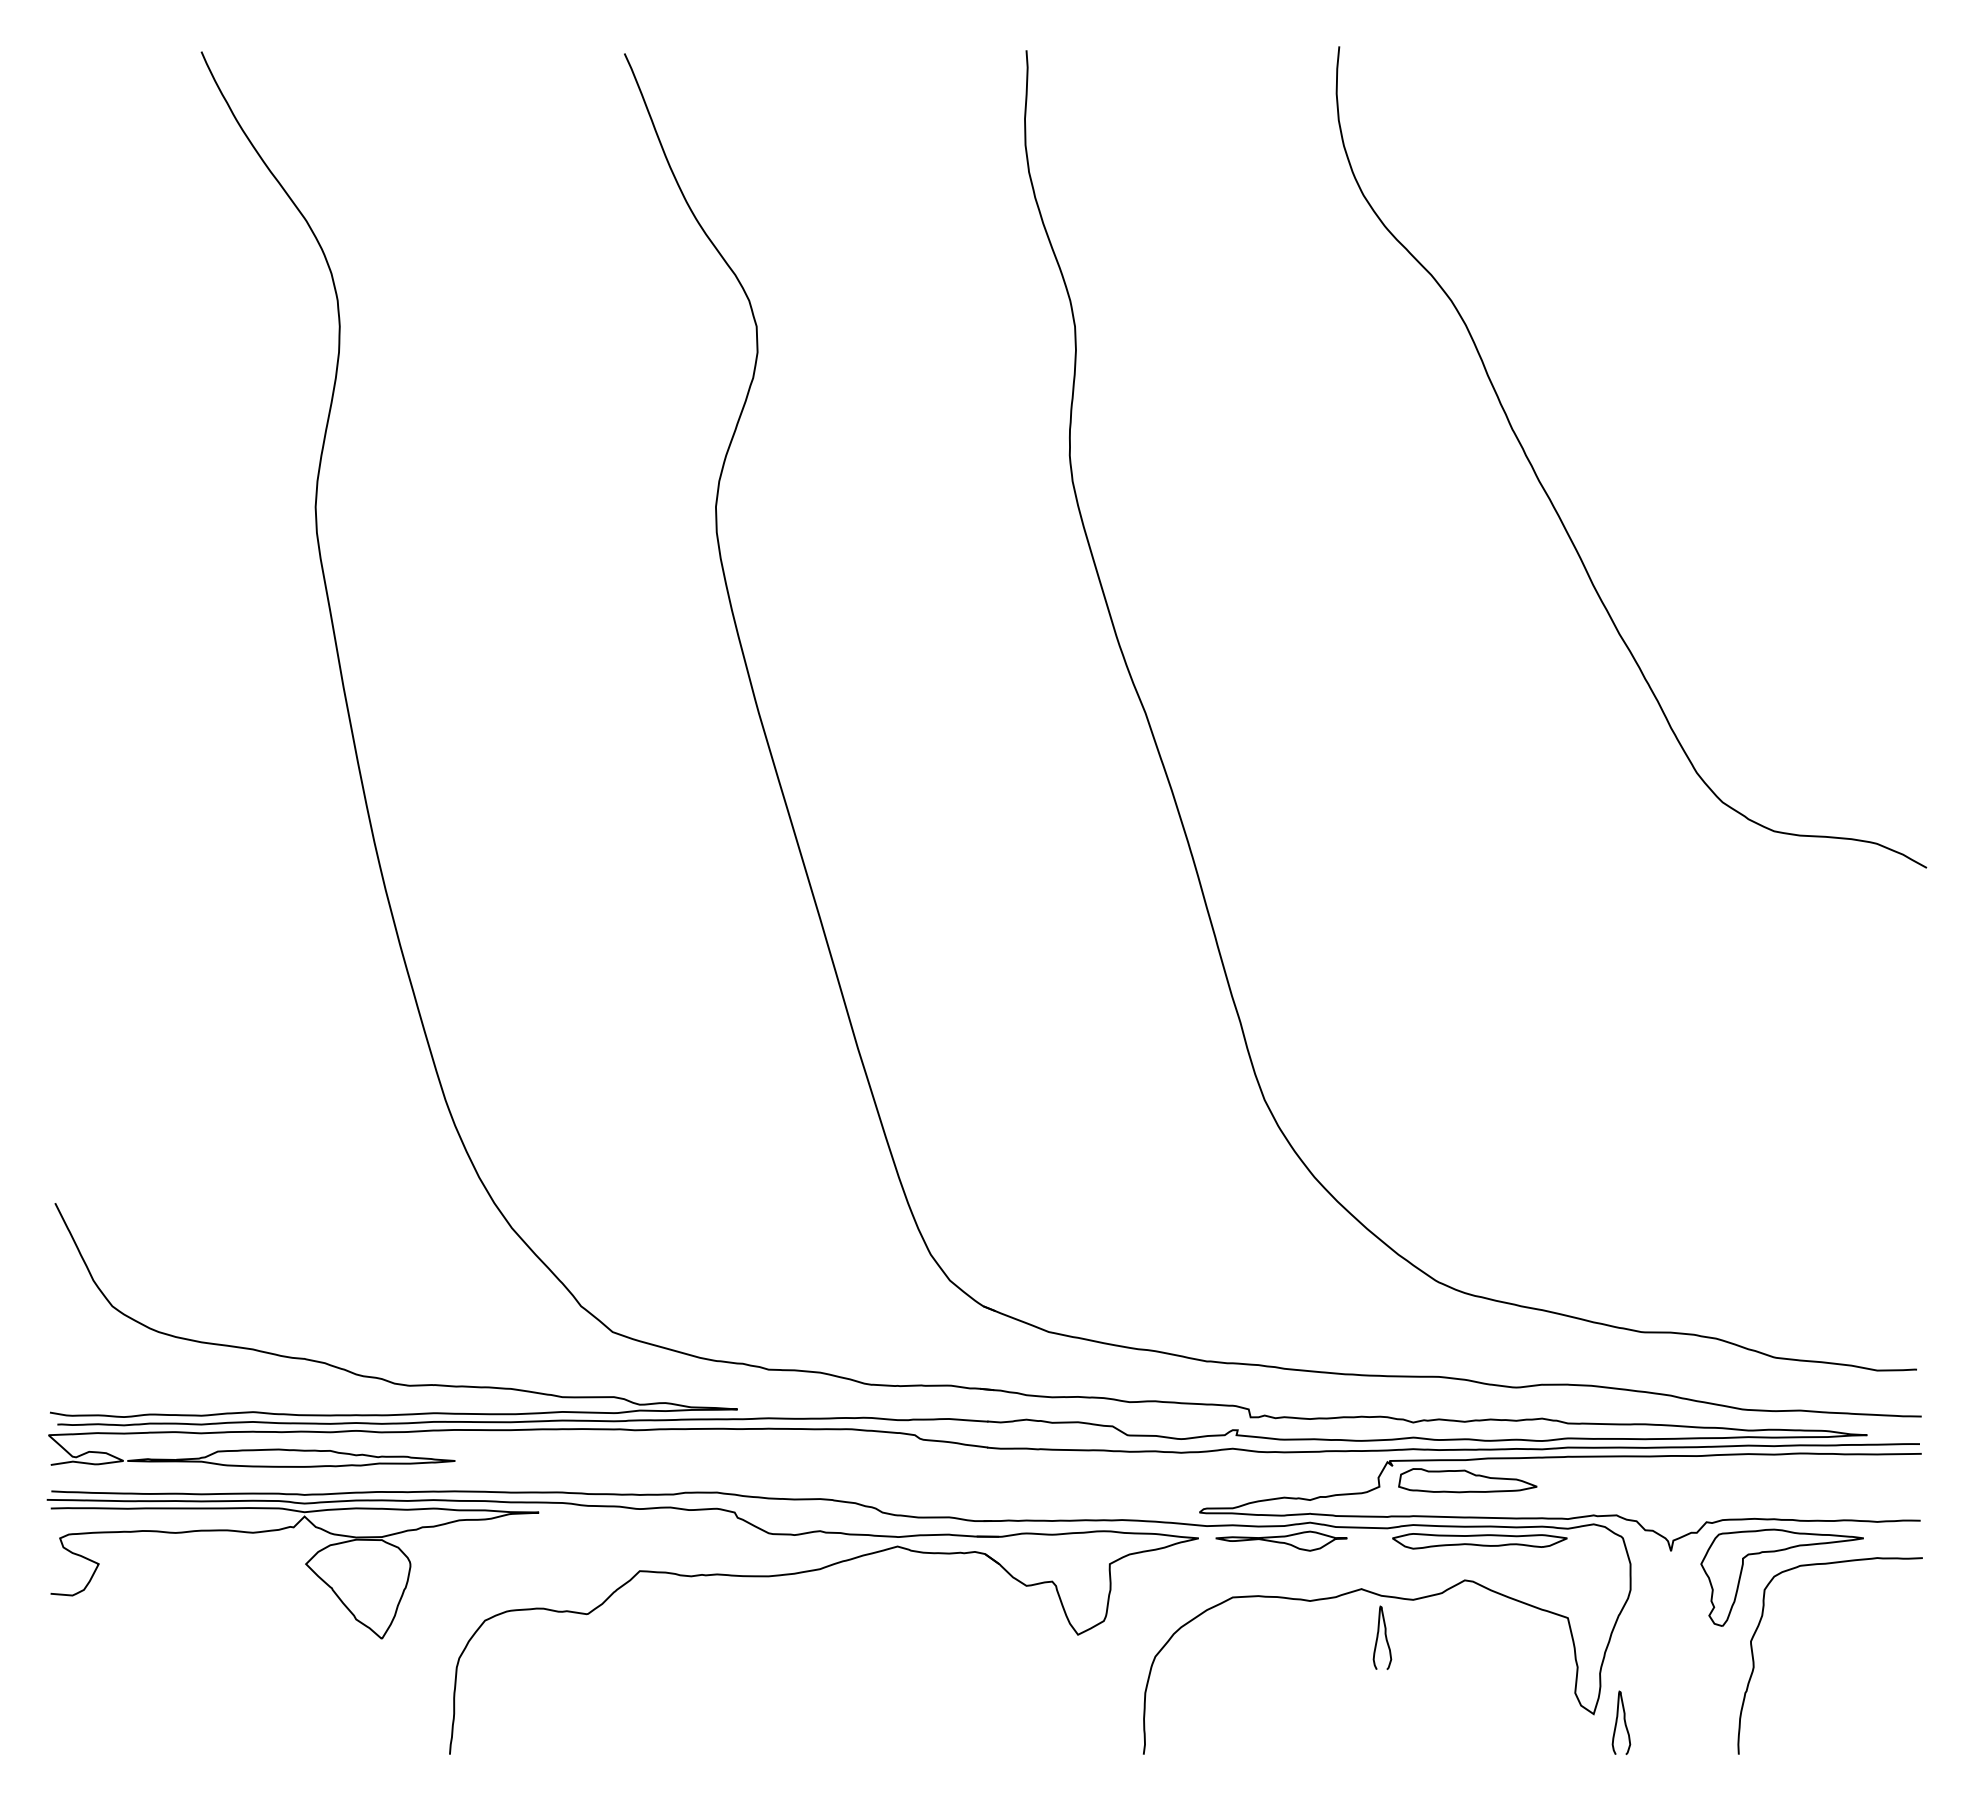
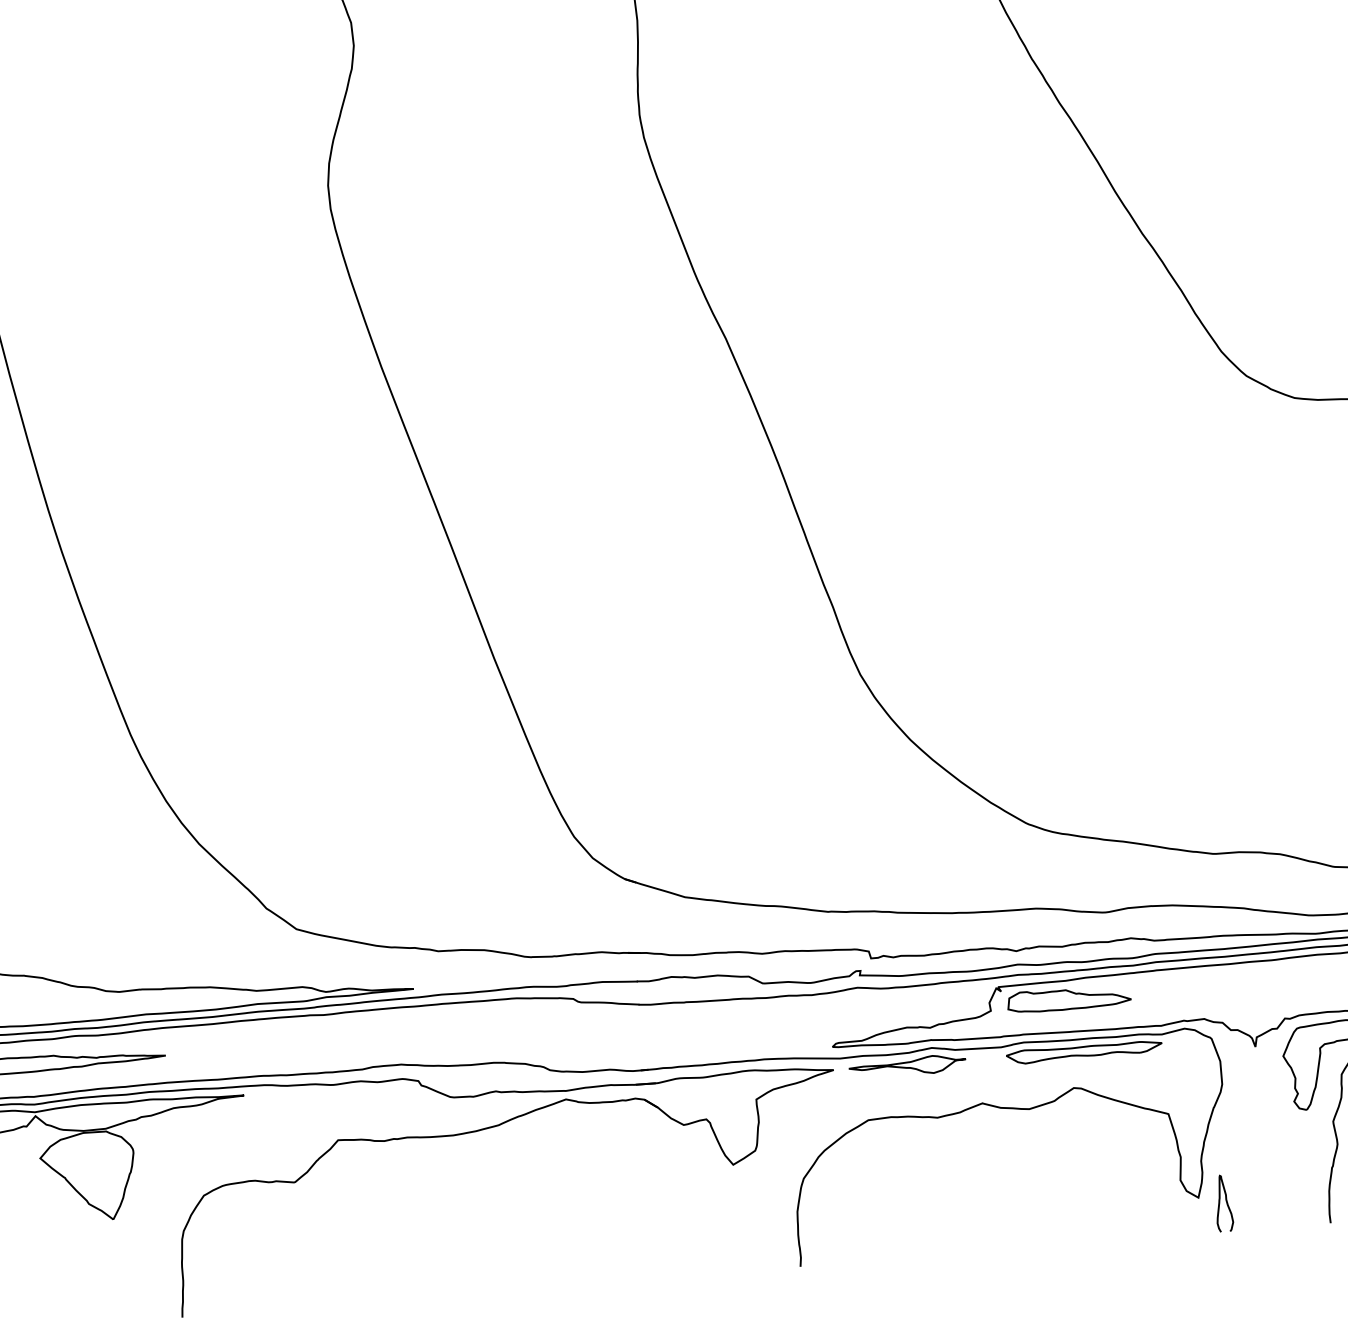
curve: (1385, 1637) -> (1007, 1144), removed

